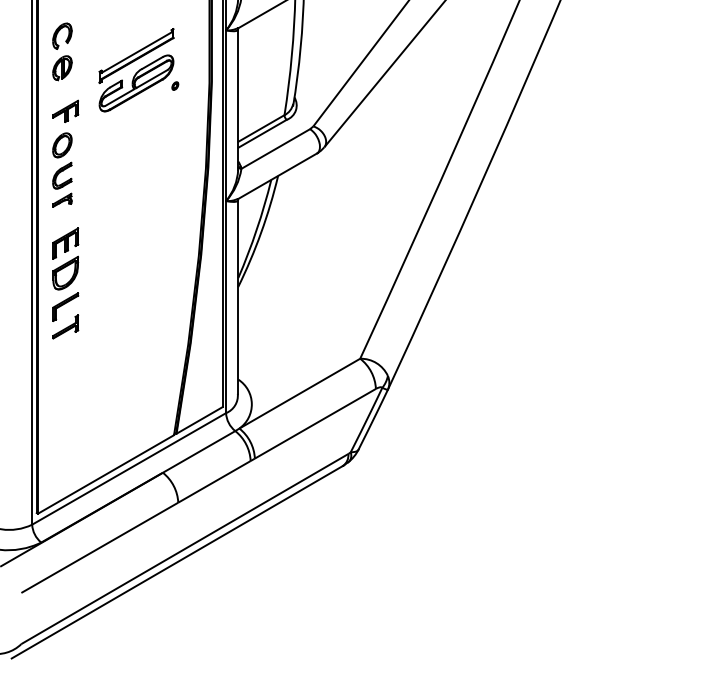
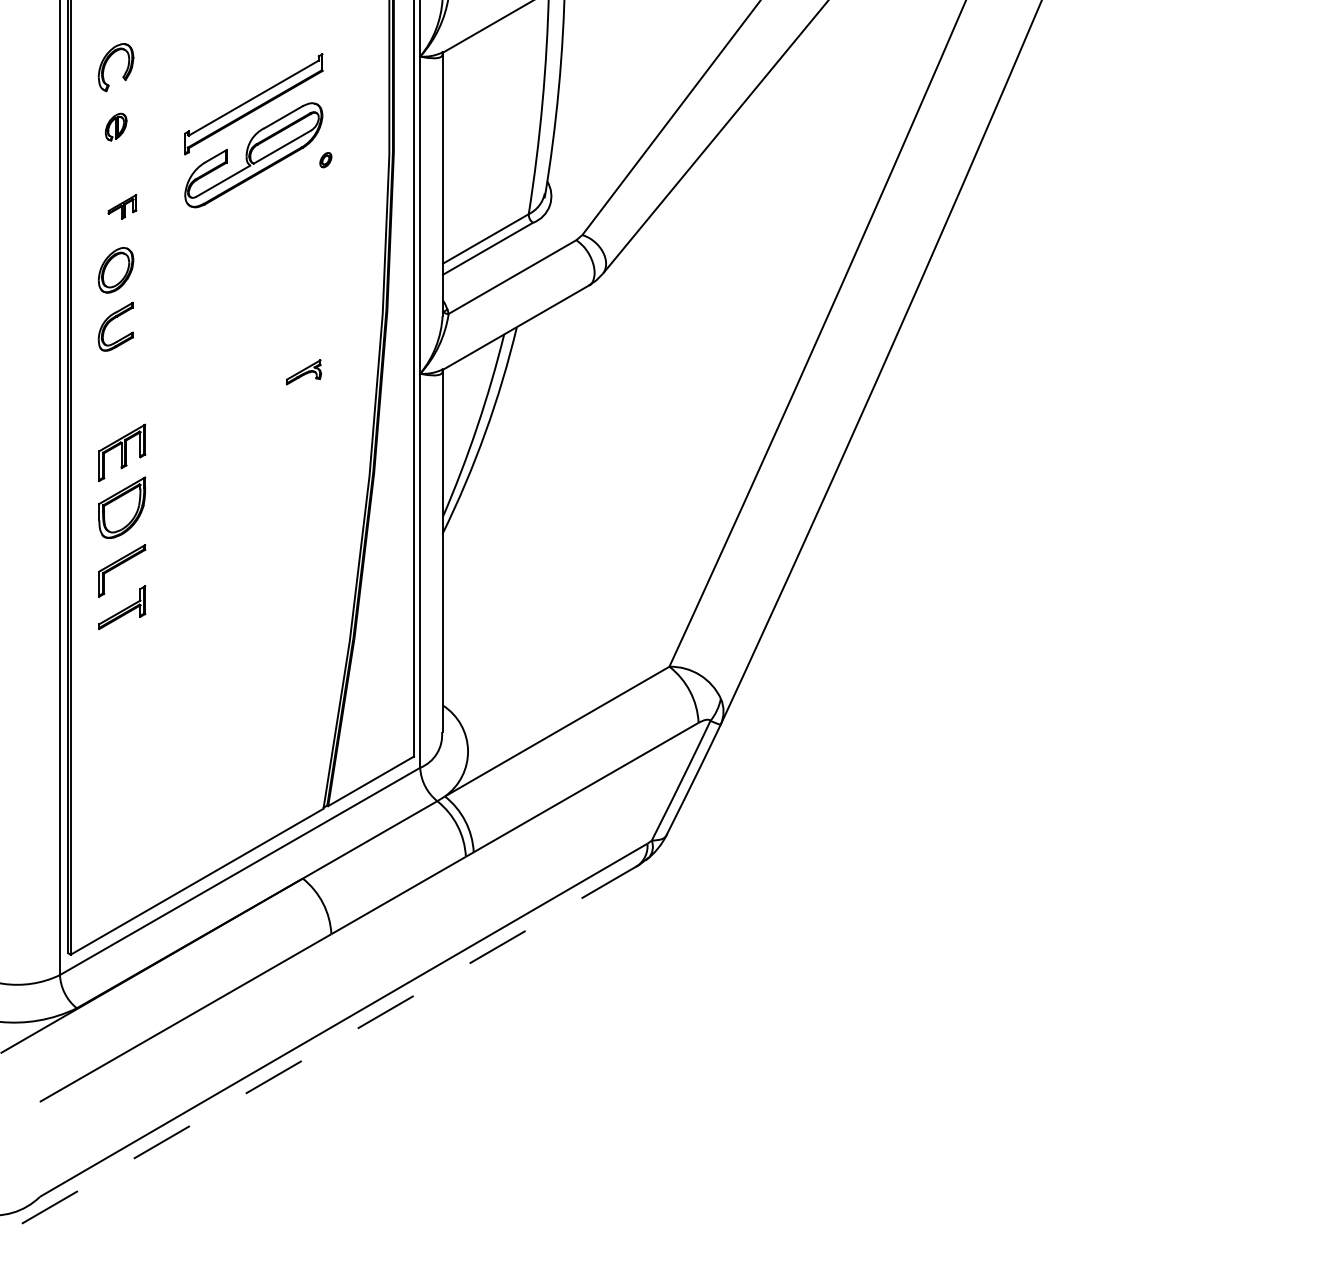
part: (62, 68) -> (116, 127), size x0.6
part: (65, 110) -> (121, 205), size x0.6
part: (62, 199) -> (303, 370), moved
line: (177, 562) -> (329, 1045), solid -> dashed

